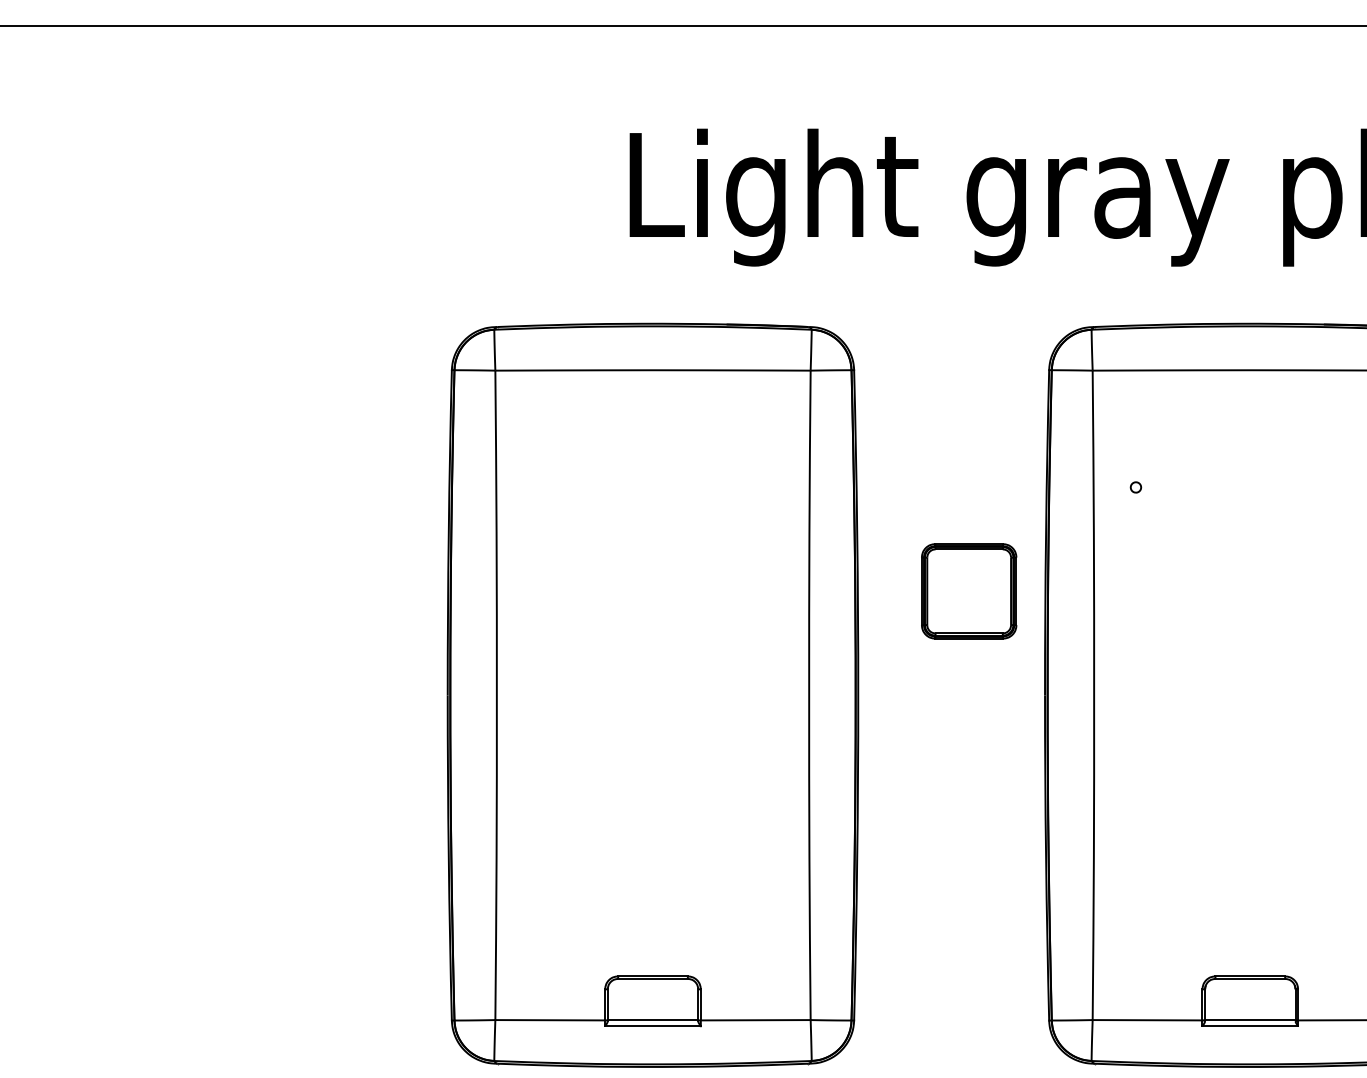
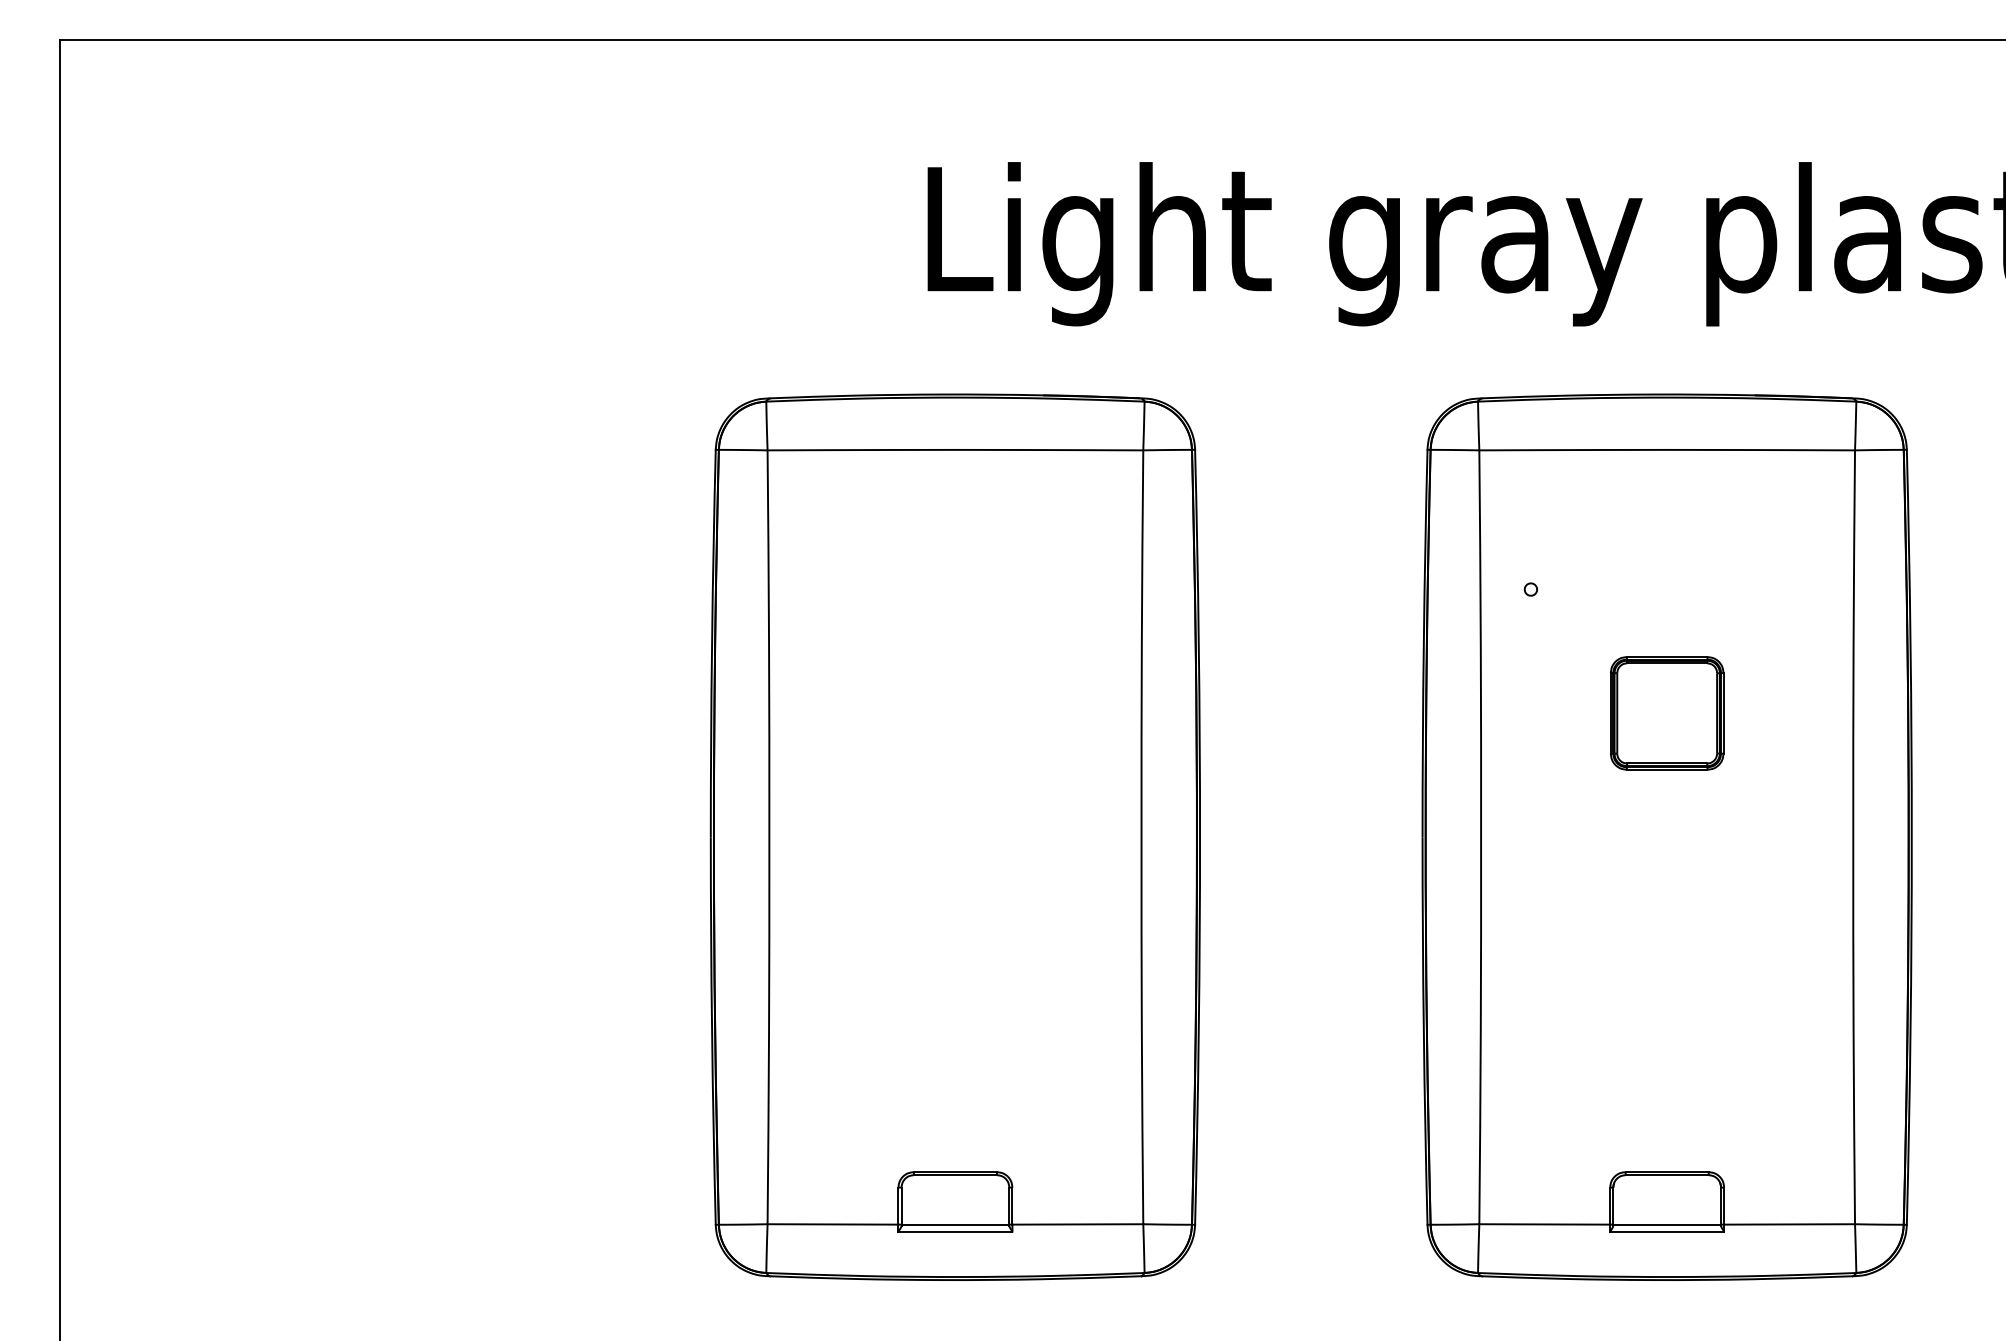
part: (969, 591) -> (1667, 713), moved

